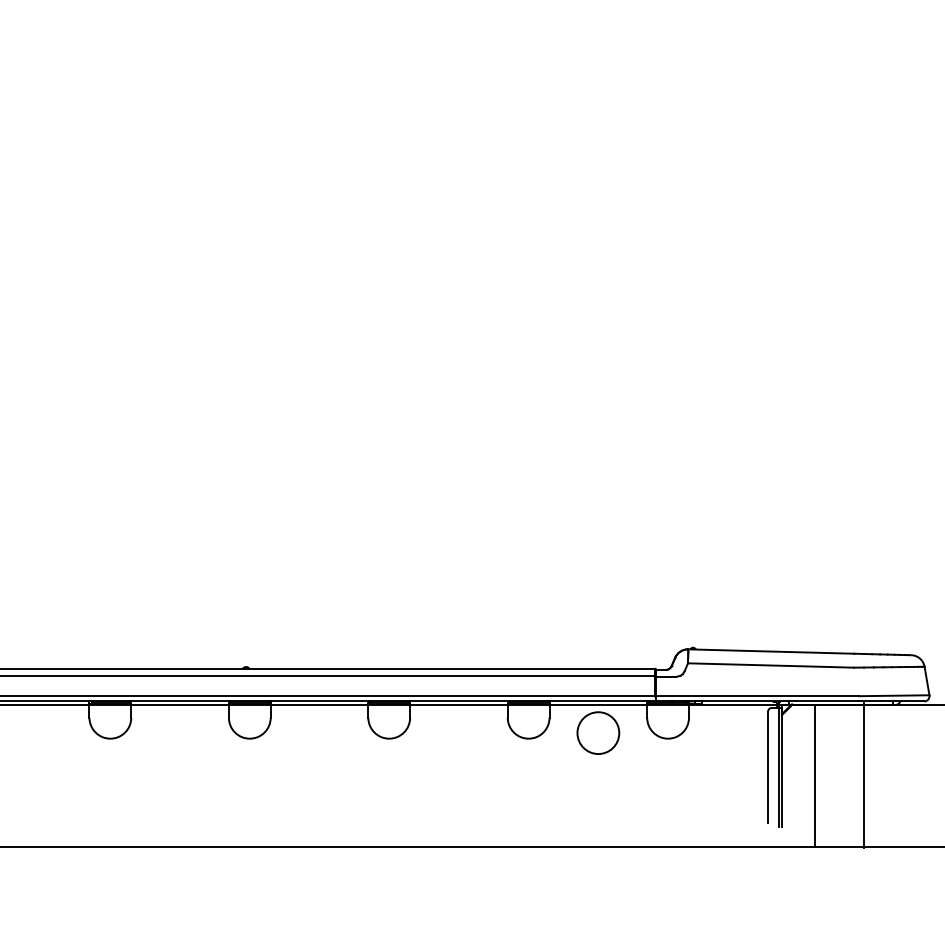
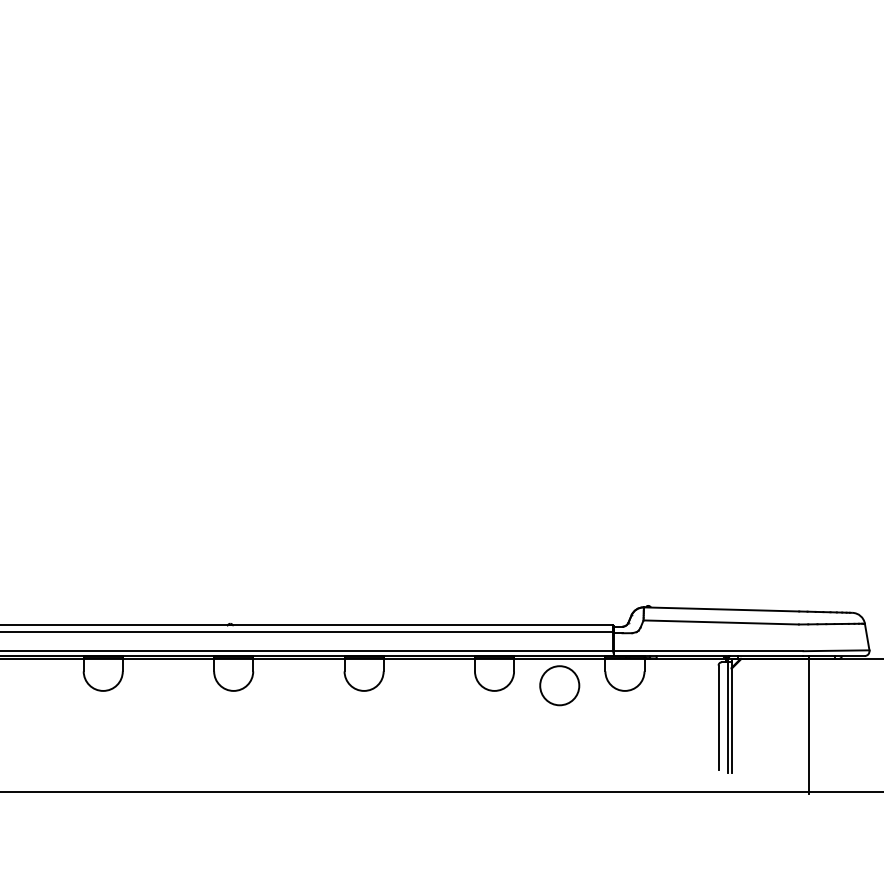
line: (815, 775) -> (762, 725), removed

